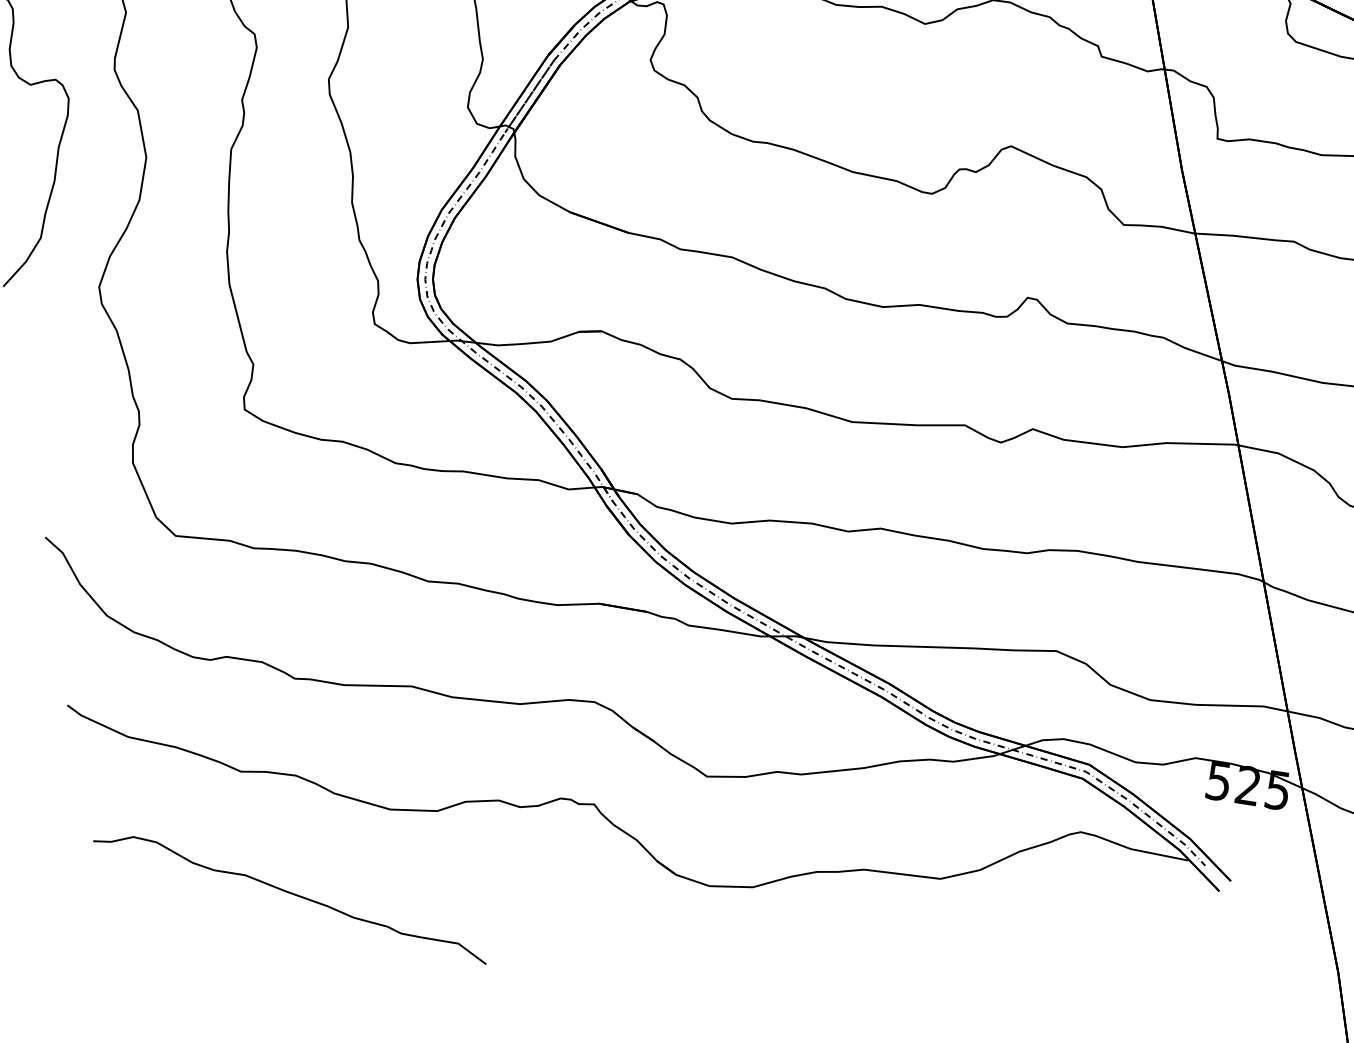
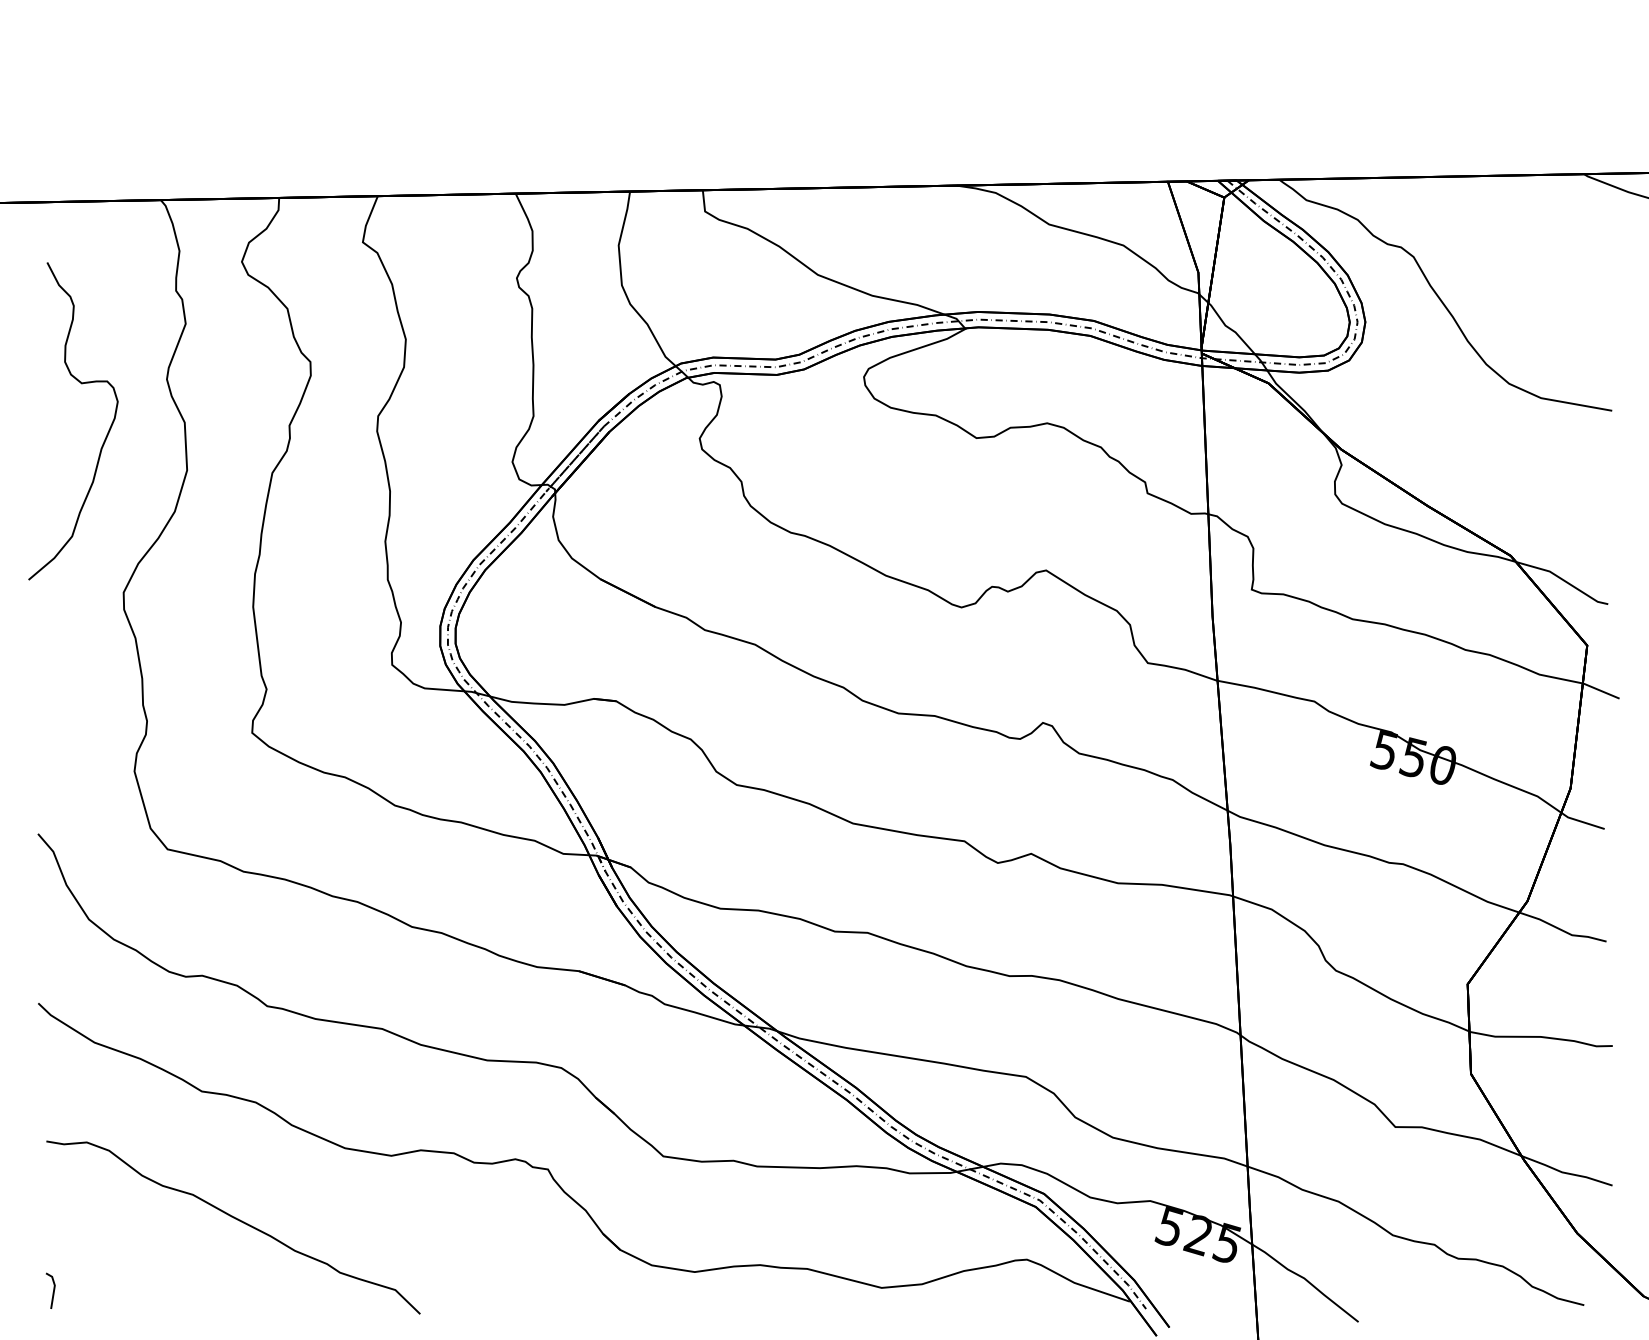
line: (118, 990) -> (52, 1292), added

